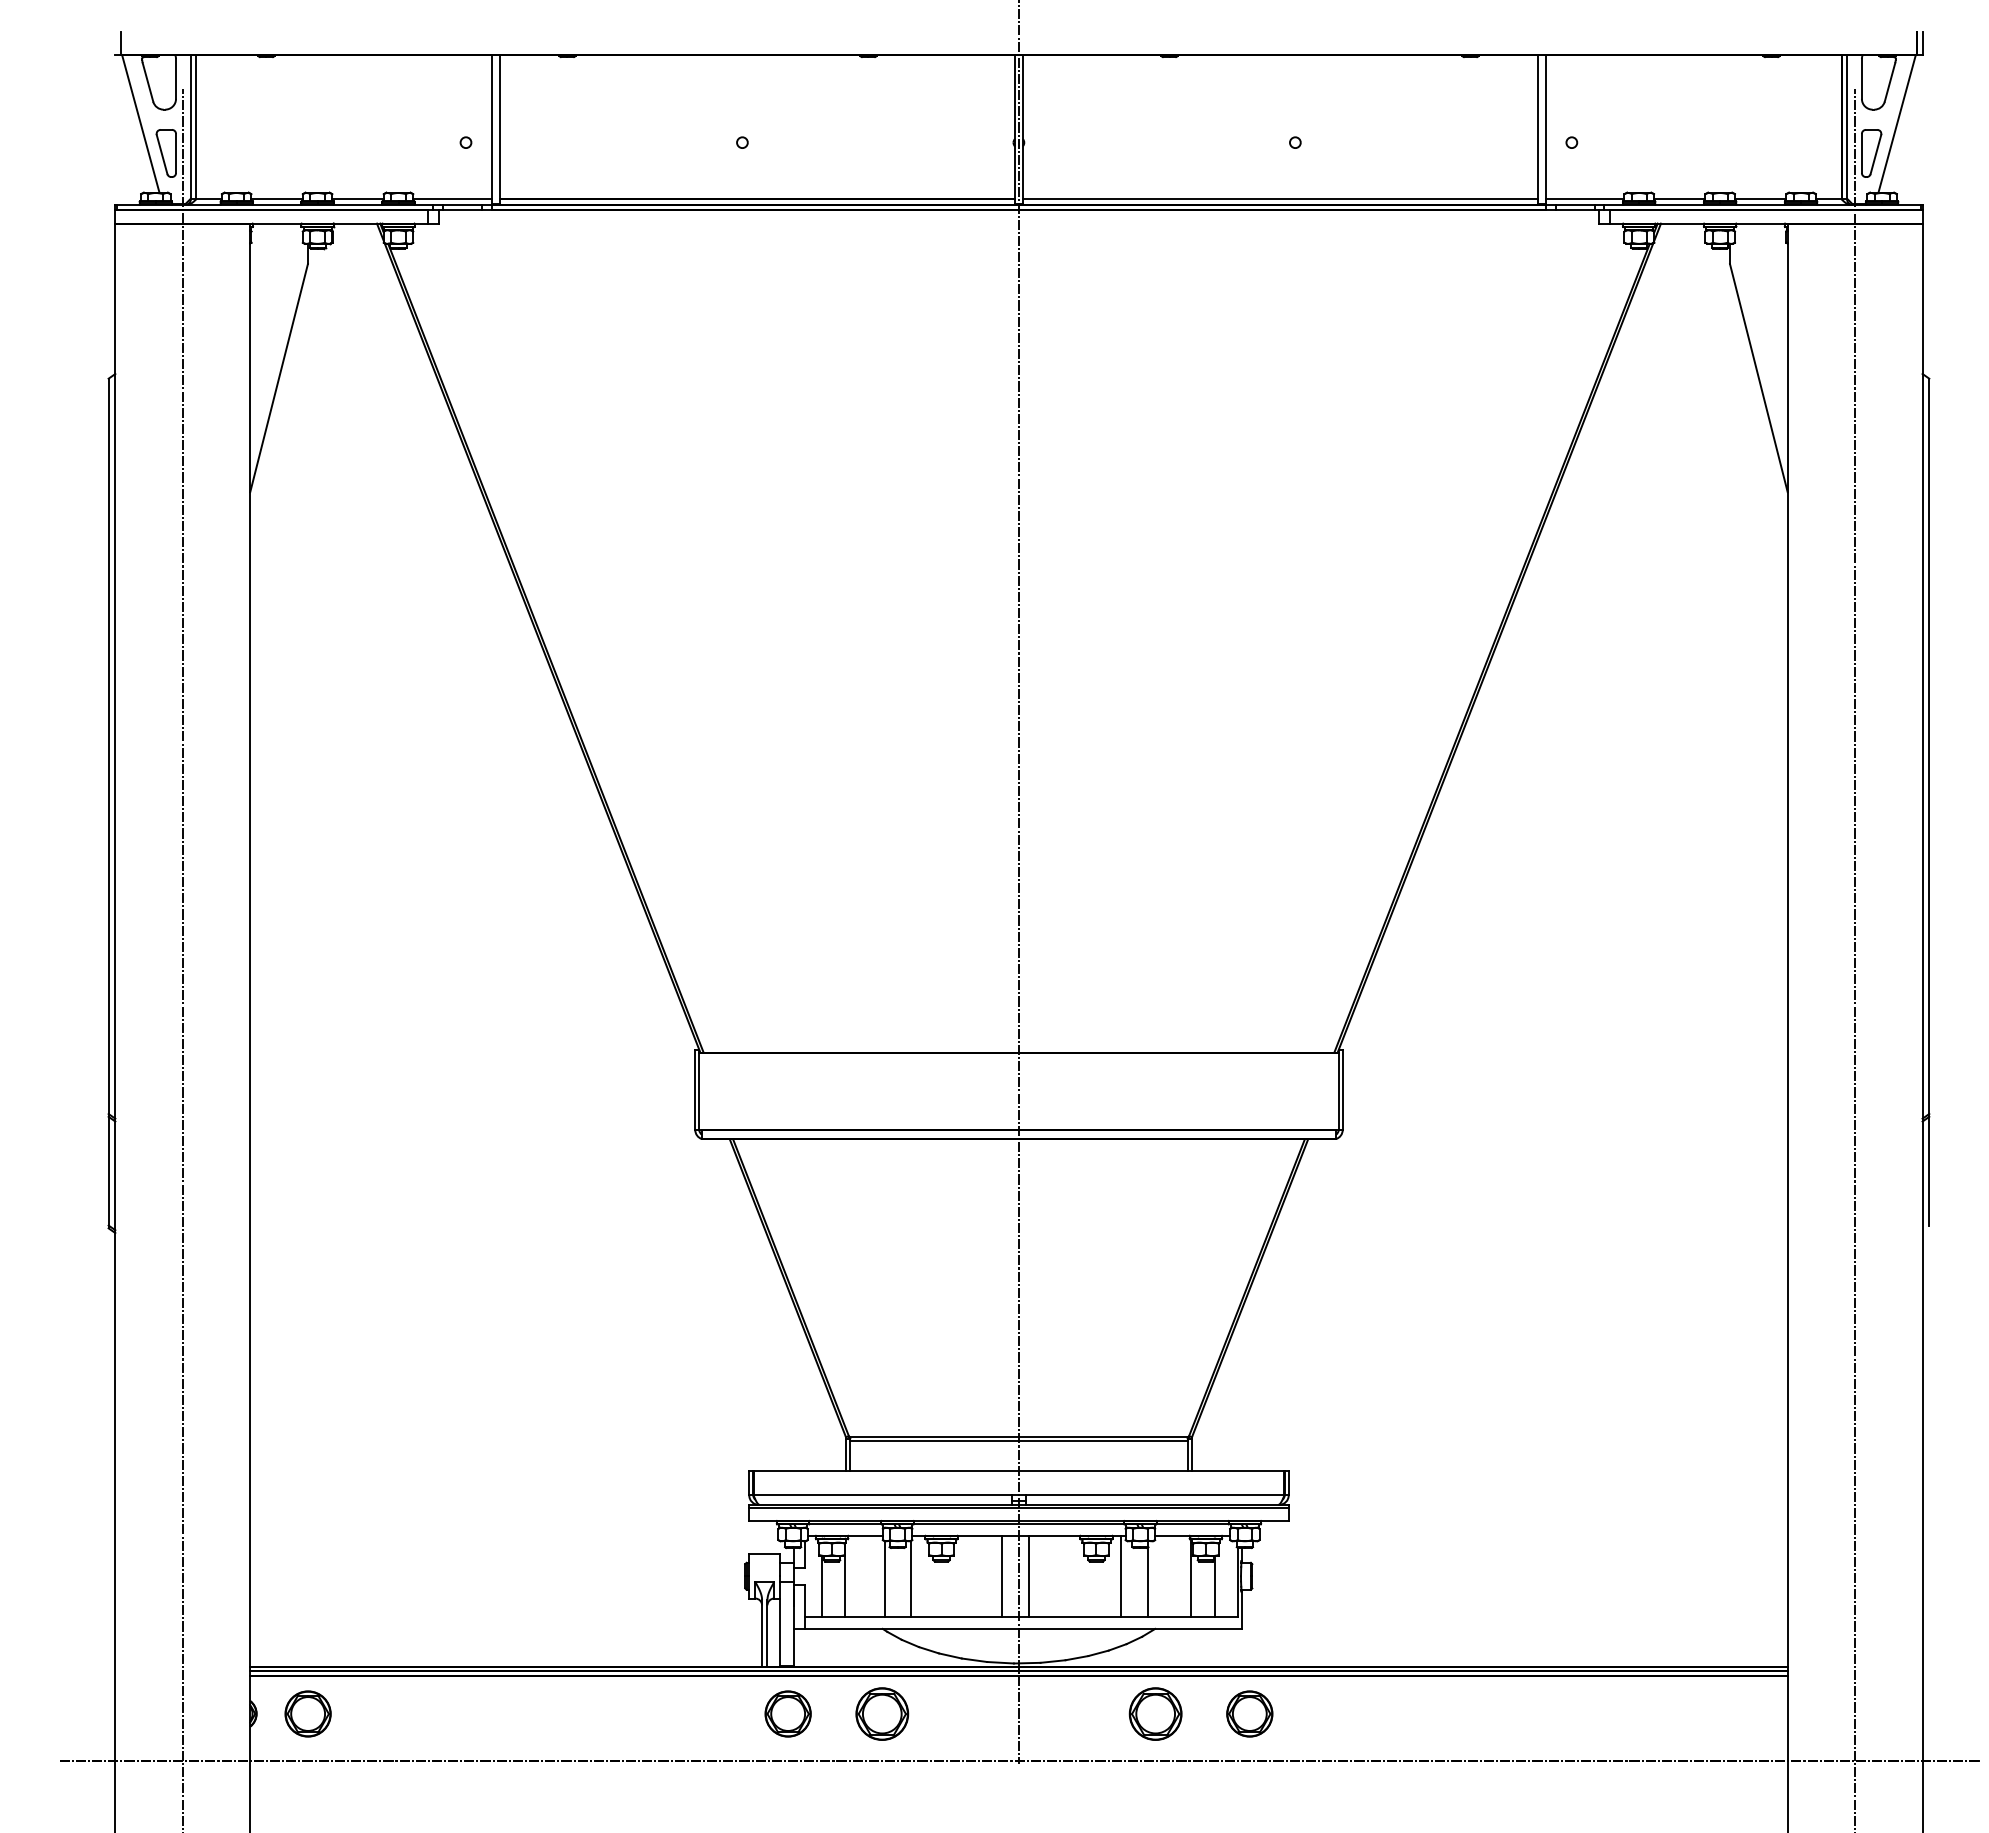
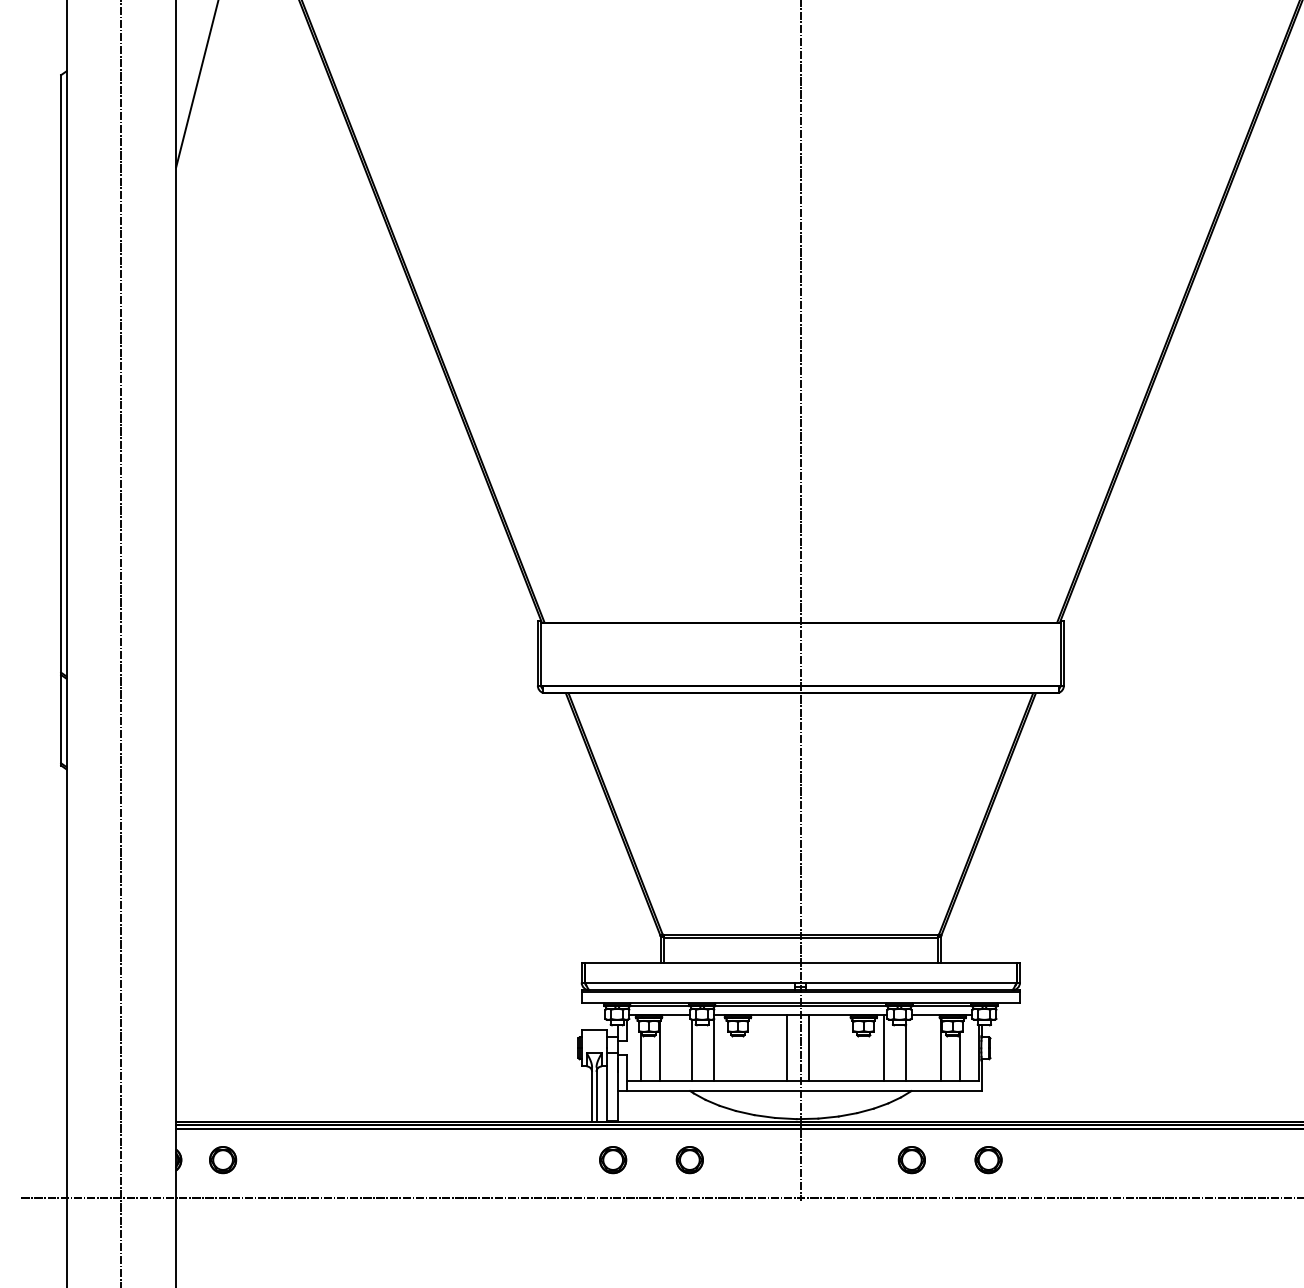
part: (307, 1713) -> (222, 1159), size x0.71
part: (787, 1713) -> (612, 1159), size x0.71
part: (882, 1713) -> (689, 1159), size x0.62
part: (1155, 1713) -> (911, 1159), size x0.62
part: (1250, 1713) -> (989, 1159), size x0.71

